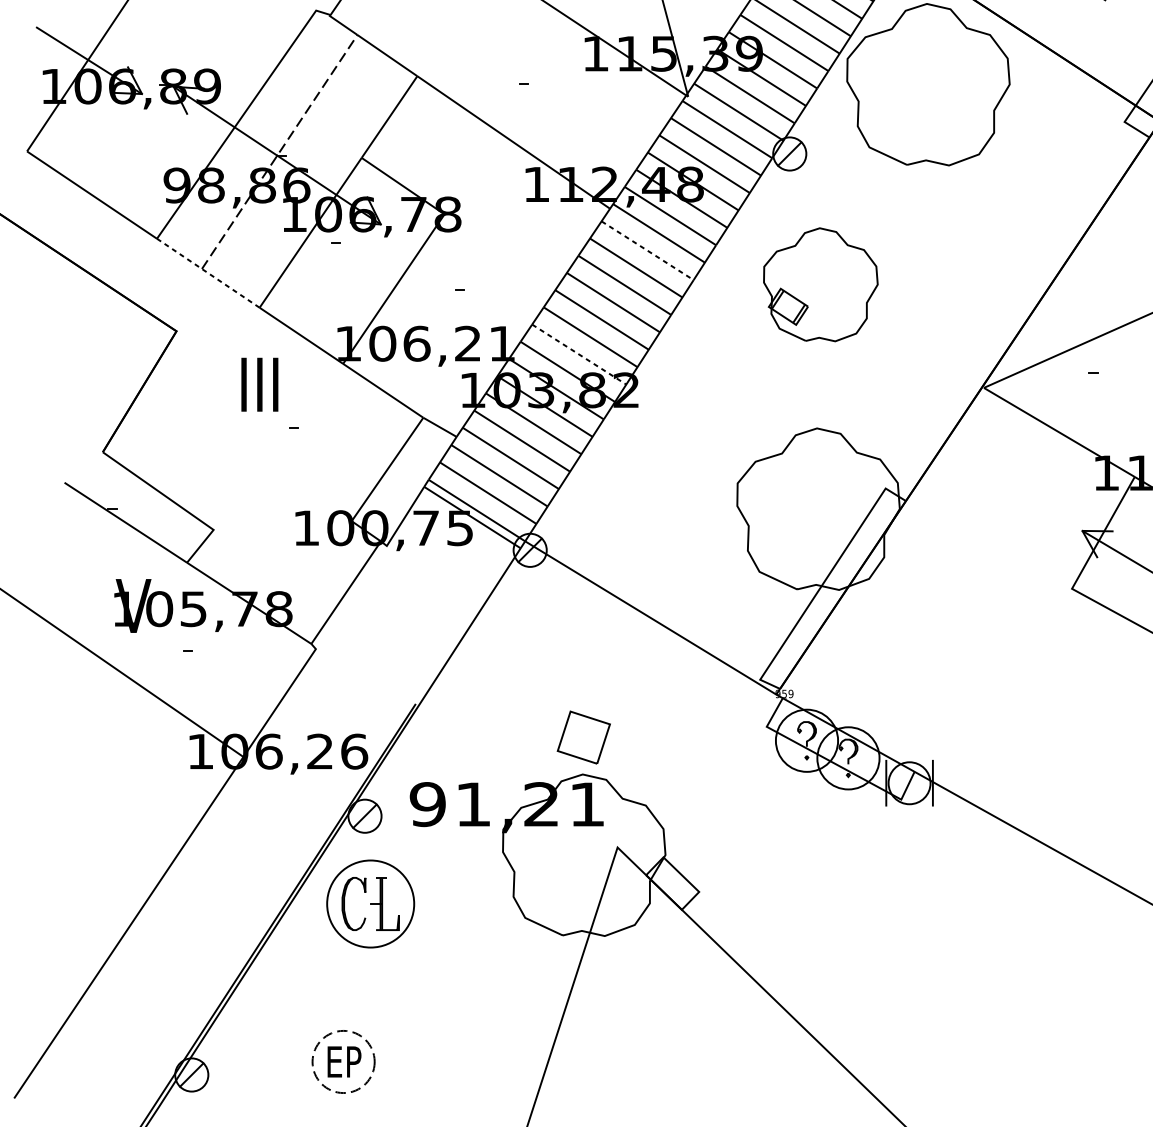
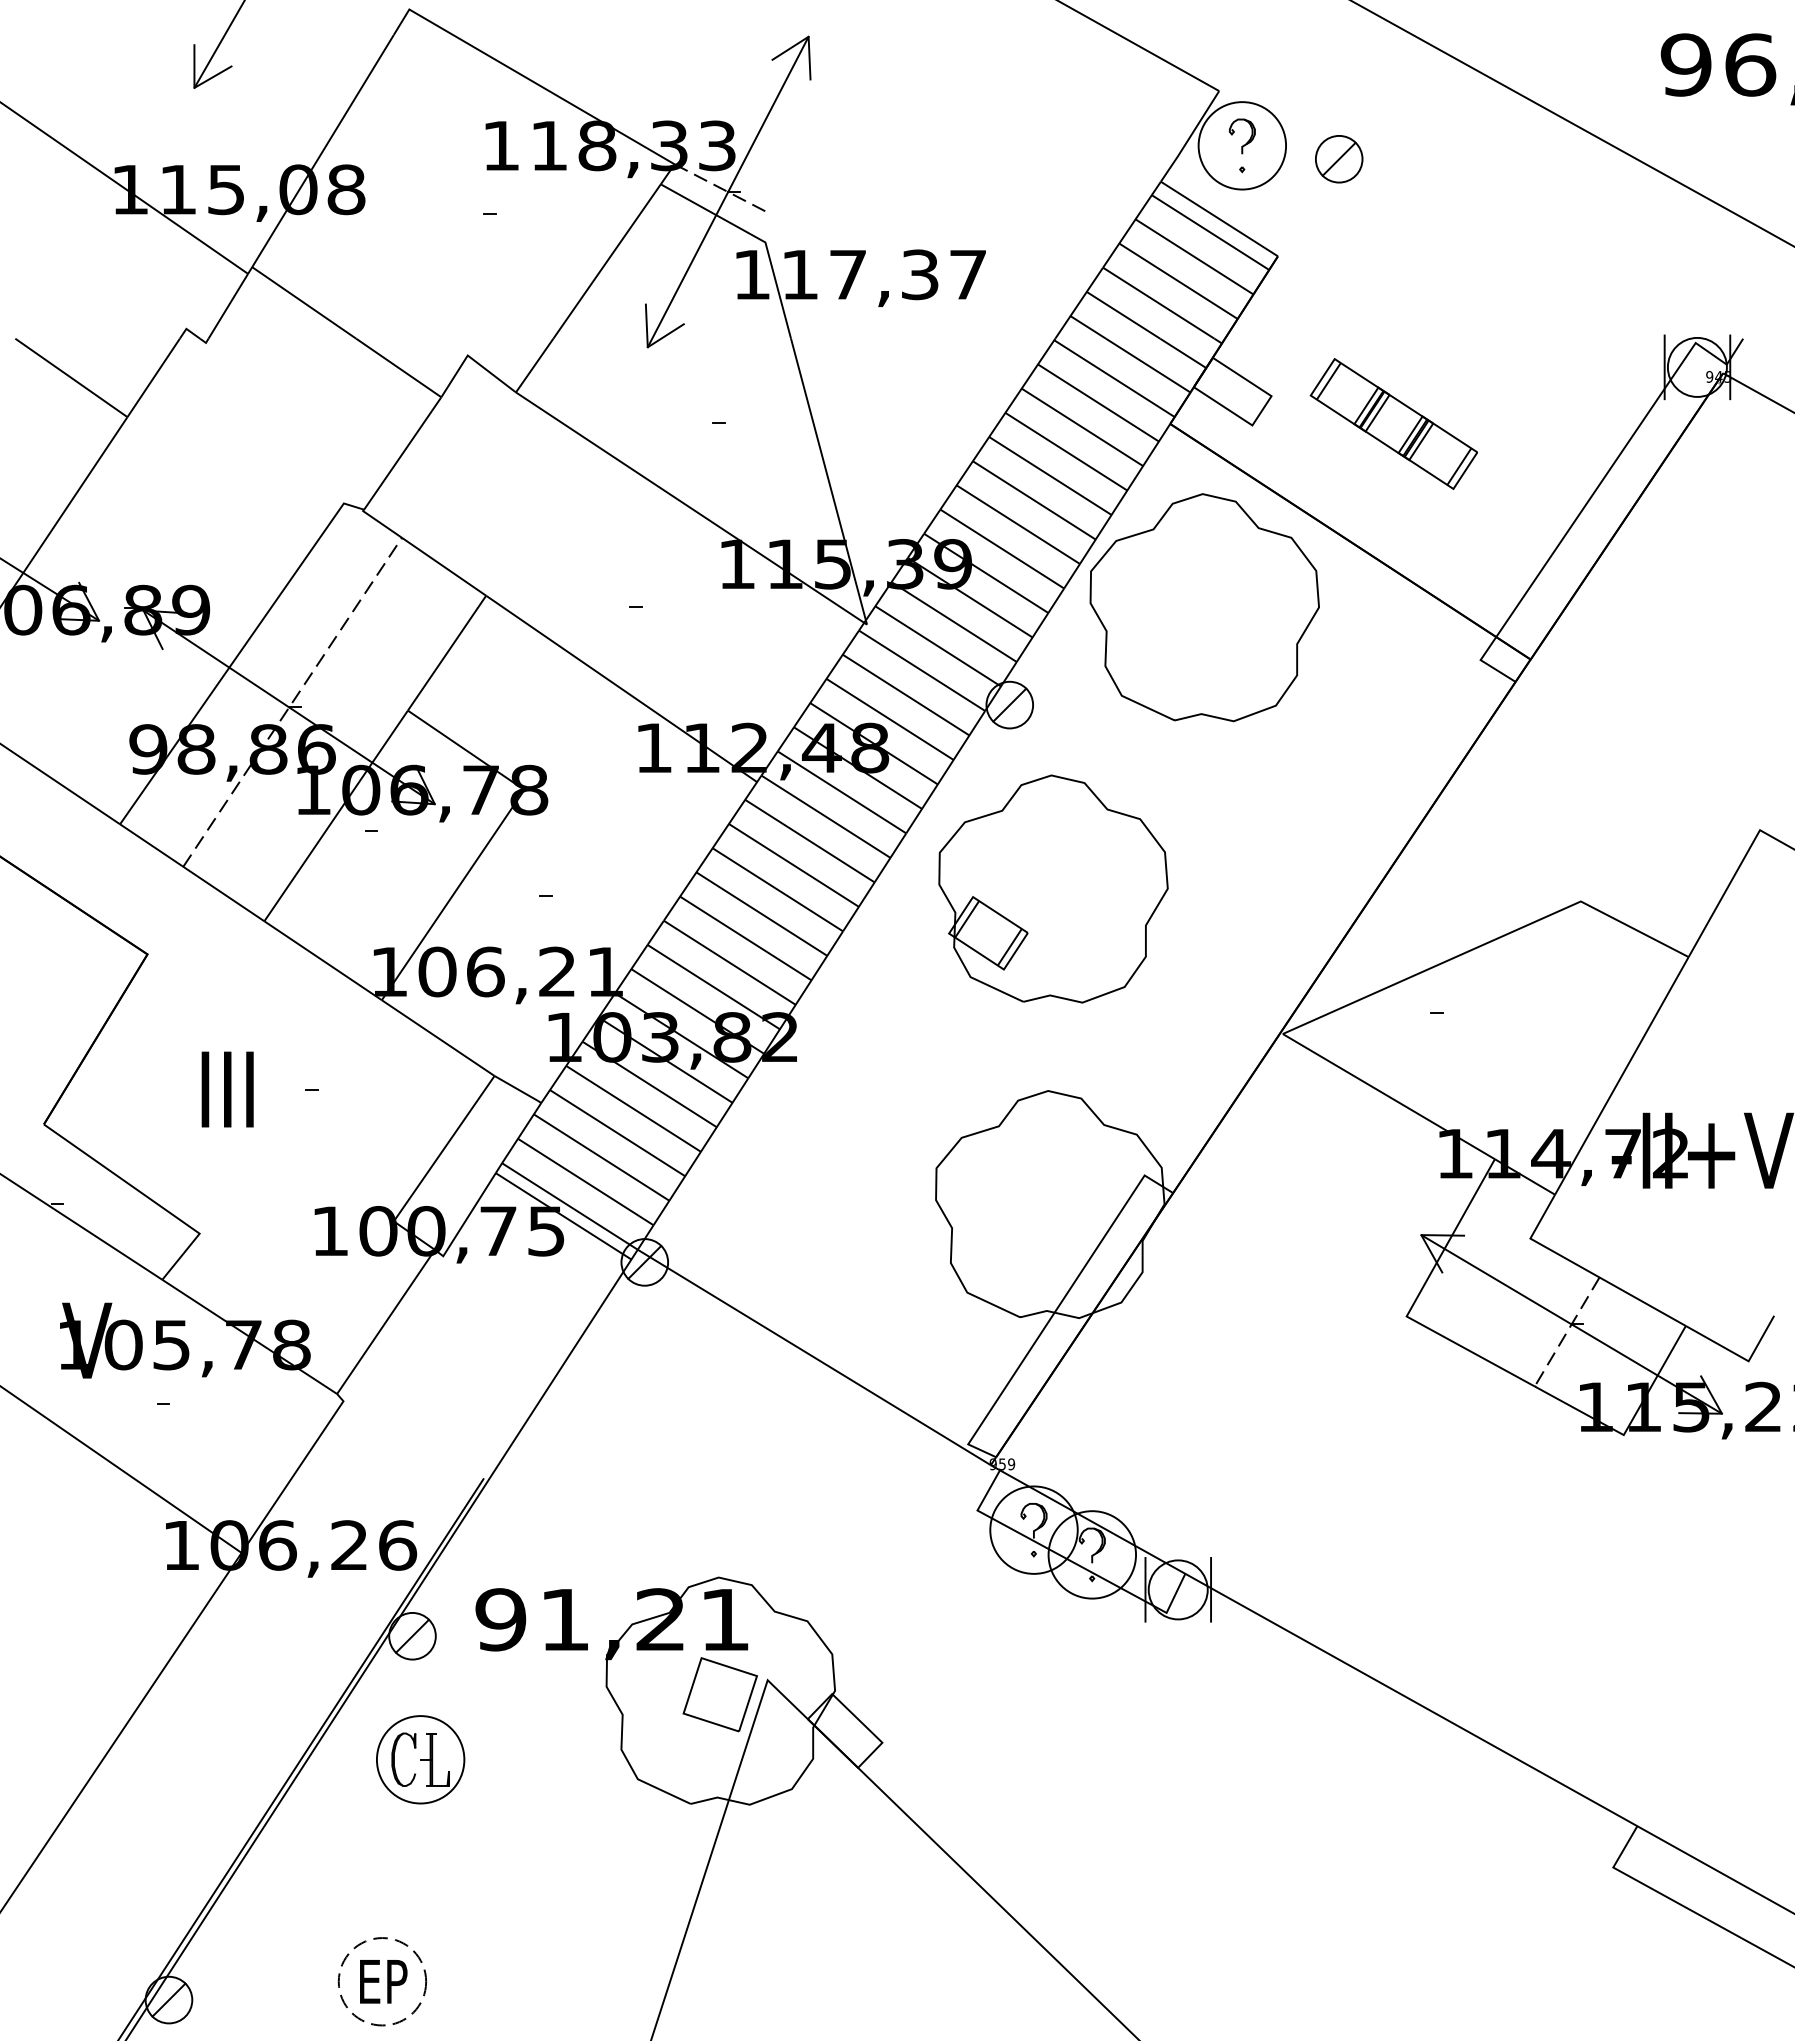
line: (647, 251) -> (809, 841), dashed -> solid
line: (208, 273) -> (192, 872), dashed -> solid
part: (820, 284) -> (1053, 888), size x1.43
line: (579, 354) -> (714, 987), dashed -> solid
text: (259, 384) -> (227, 1089), moved
part: (583, 737) -> (719, 1694), moved
part: (370, 903) -> (420, 1759), size x0.71

